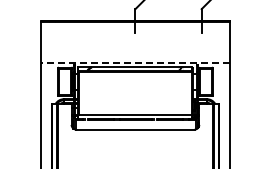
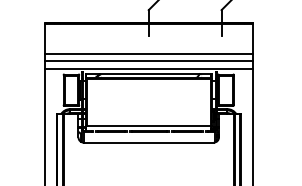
line: (135, 49) -> (148, 54), added
line: (135, 55) -> (148, 61), added
line: (135, 62) -> (148, 68), dashed -> solid

